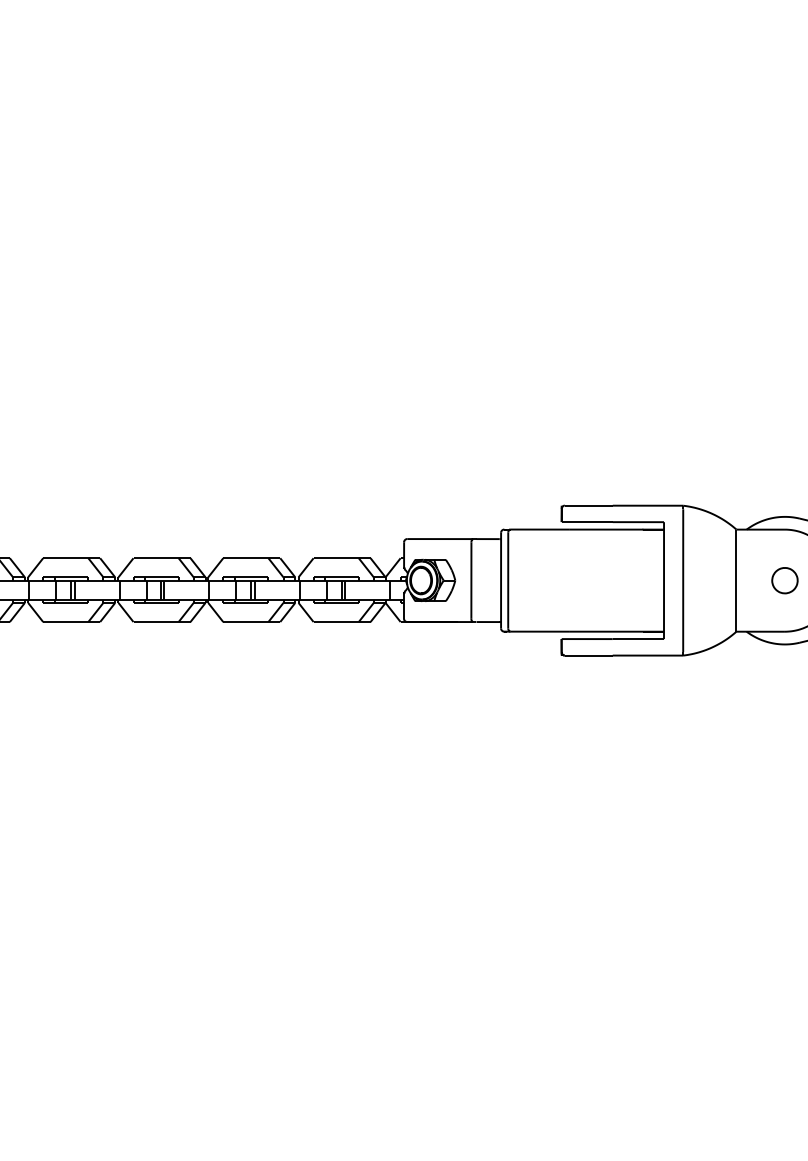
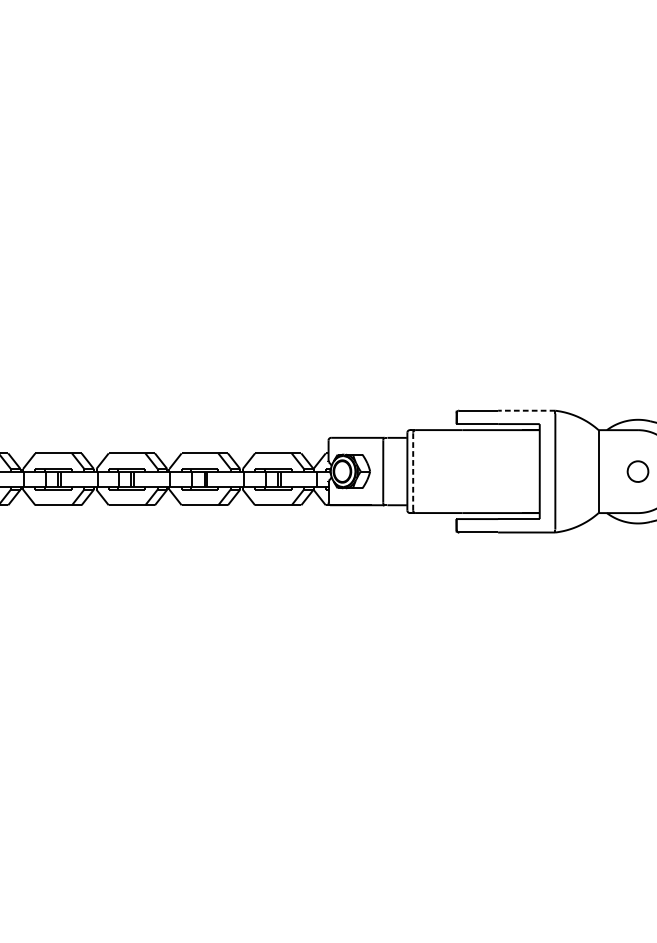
line: (647, 505) -> (526, 410), solid -> dashed
line: (508, 580) -> (413, 471), solid -> dashed

